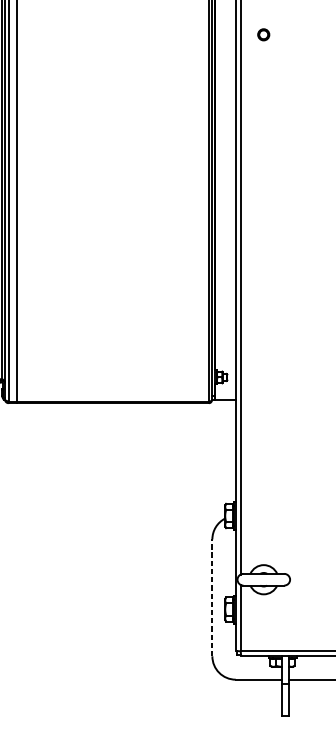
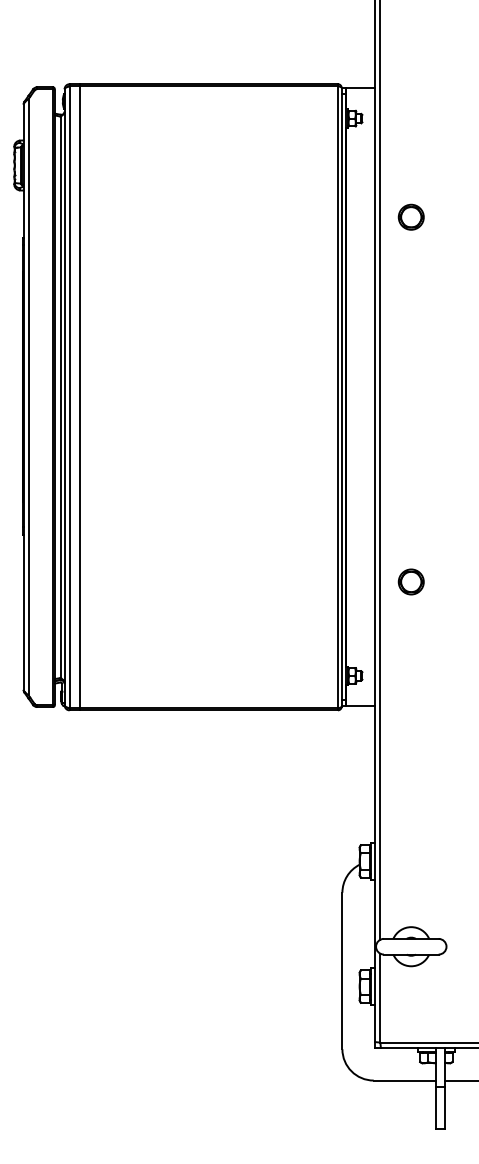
part: (263, 34) -> (410, 216), size x1.67
part: (263, 306) -> (410, 581), added
line: (212, 597) -> (342, 970), dashed -> solid

